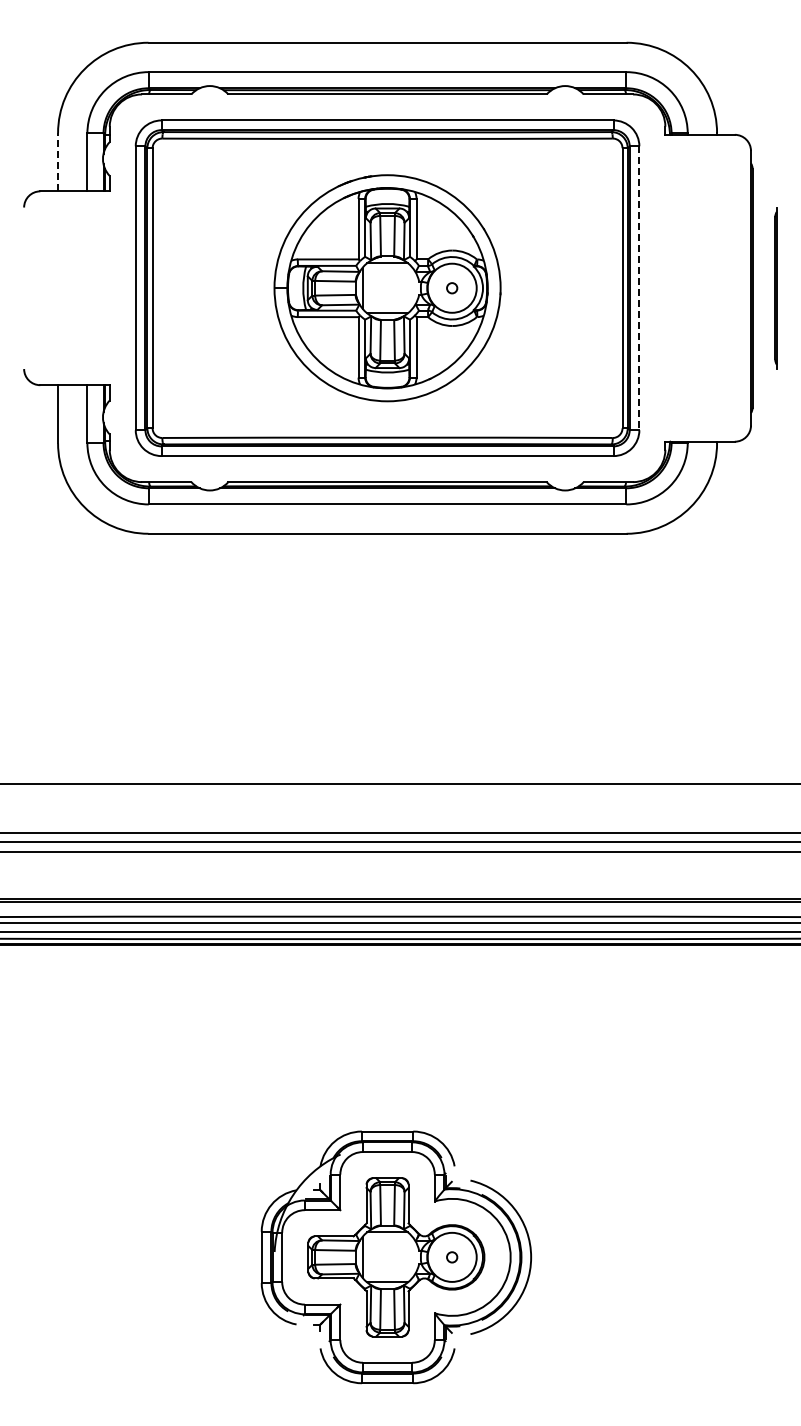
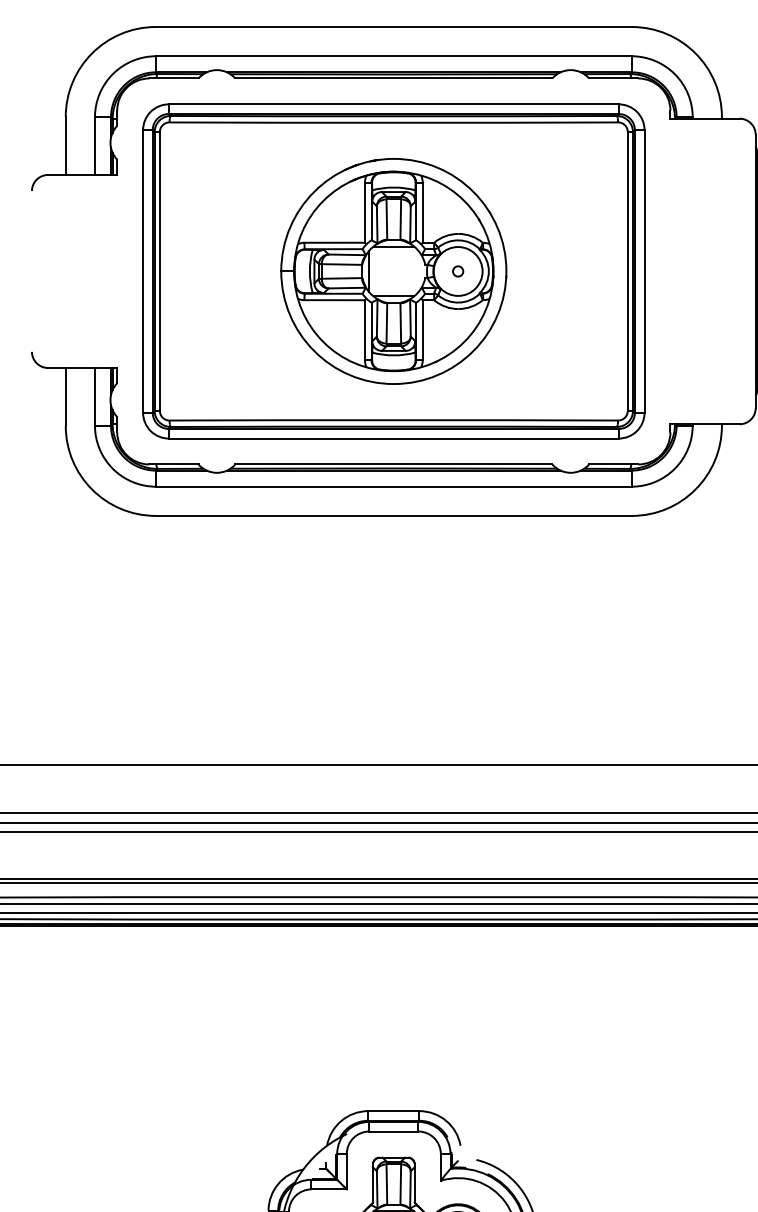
line: (58, 161) -> (66, 145), dashed -> solid
line: (639, 288) -> (644, 271), dashed -> solid

